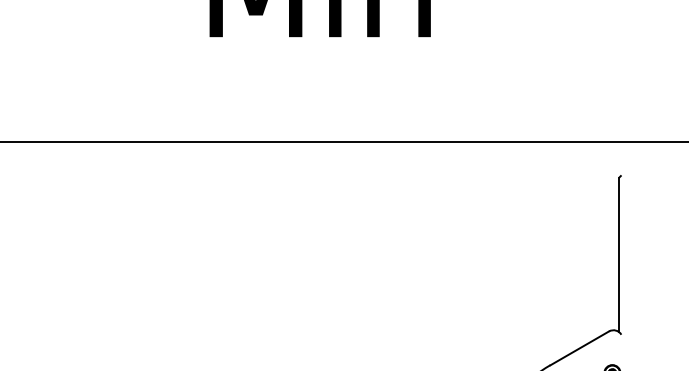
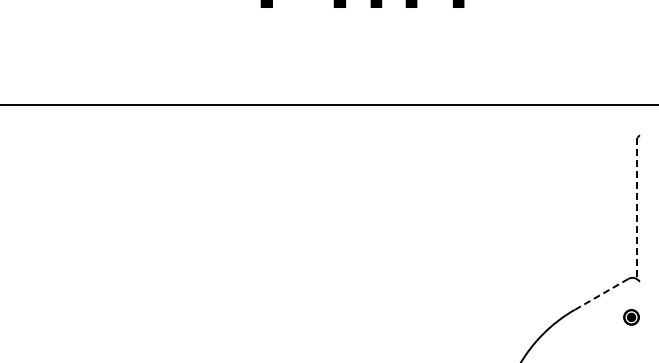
line: (618, 254) -> (637, 208), solid -> dashed
line: (579, 348) -> (601, 294), solid -> dashed

